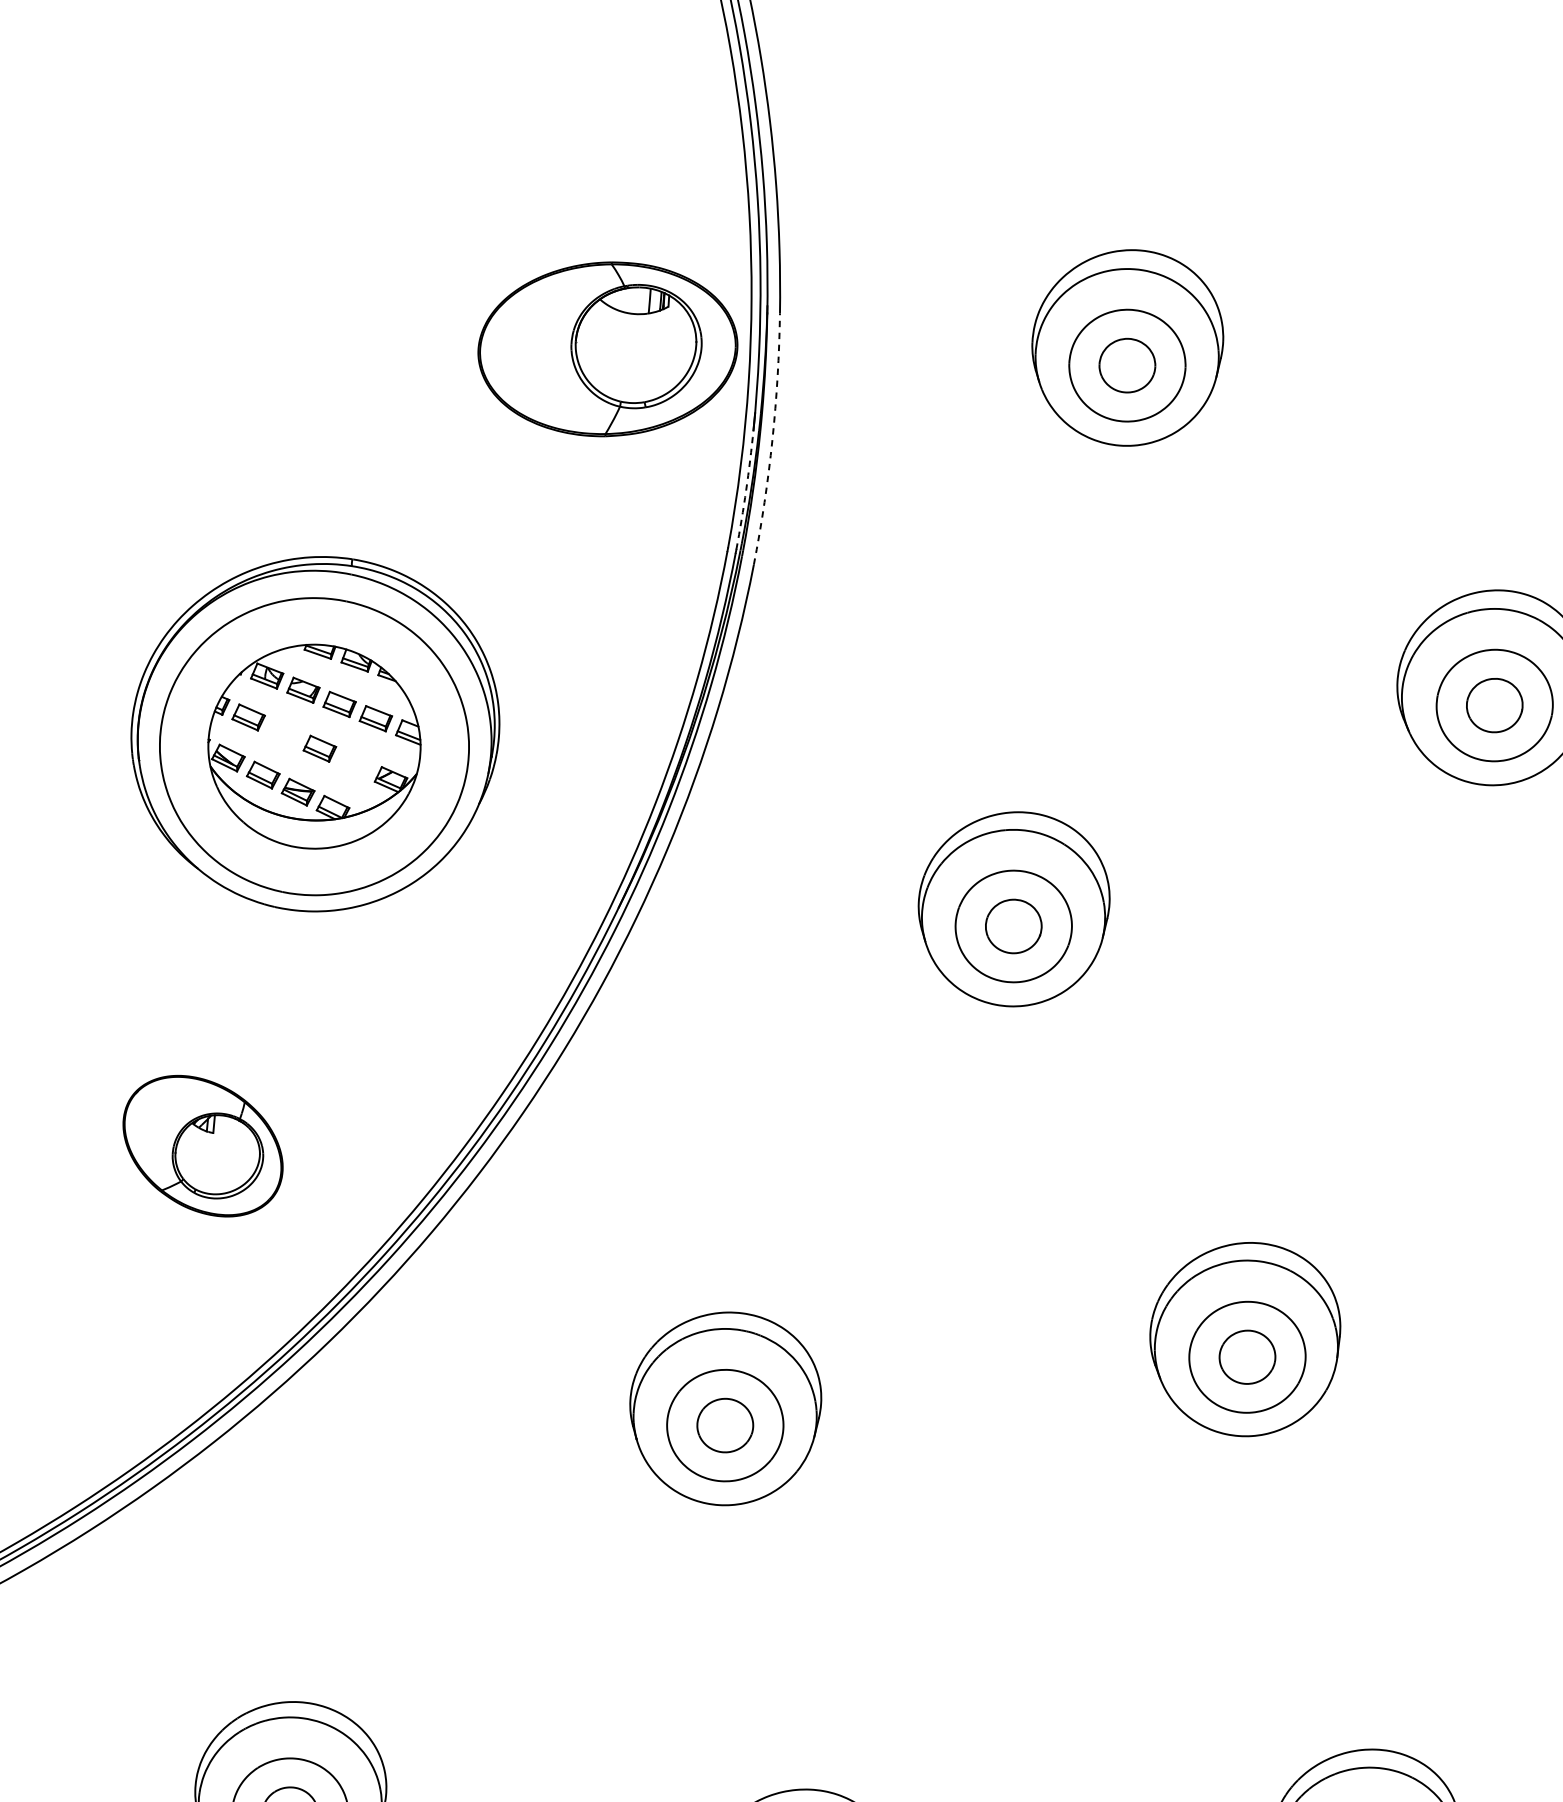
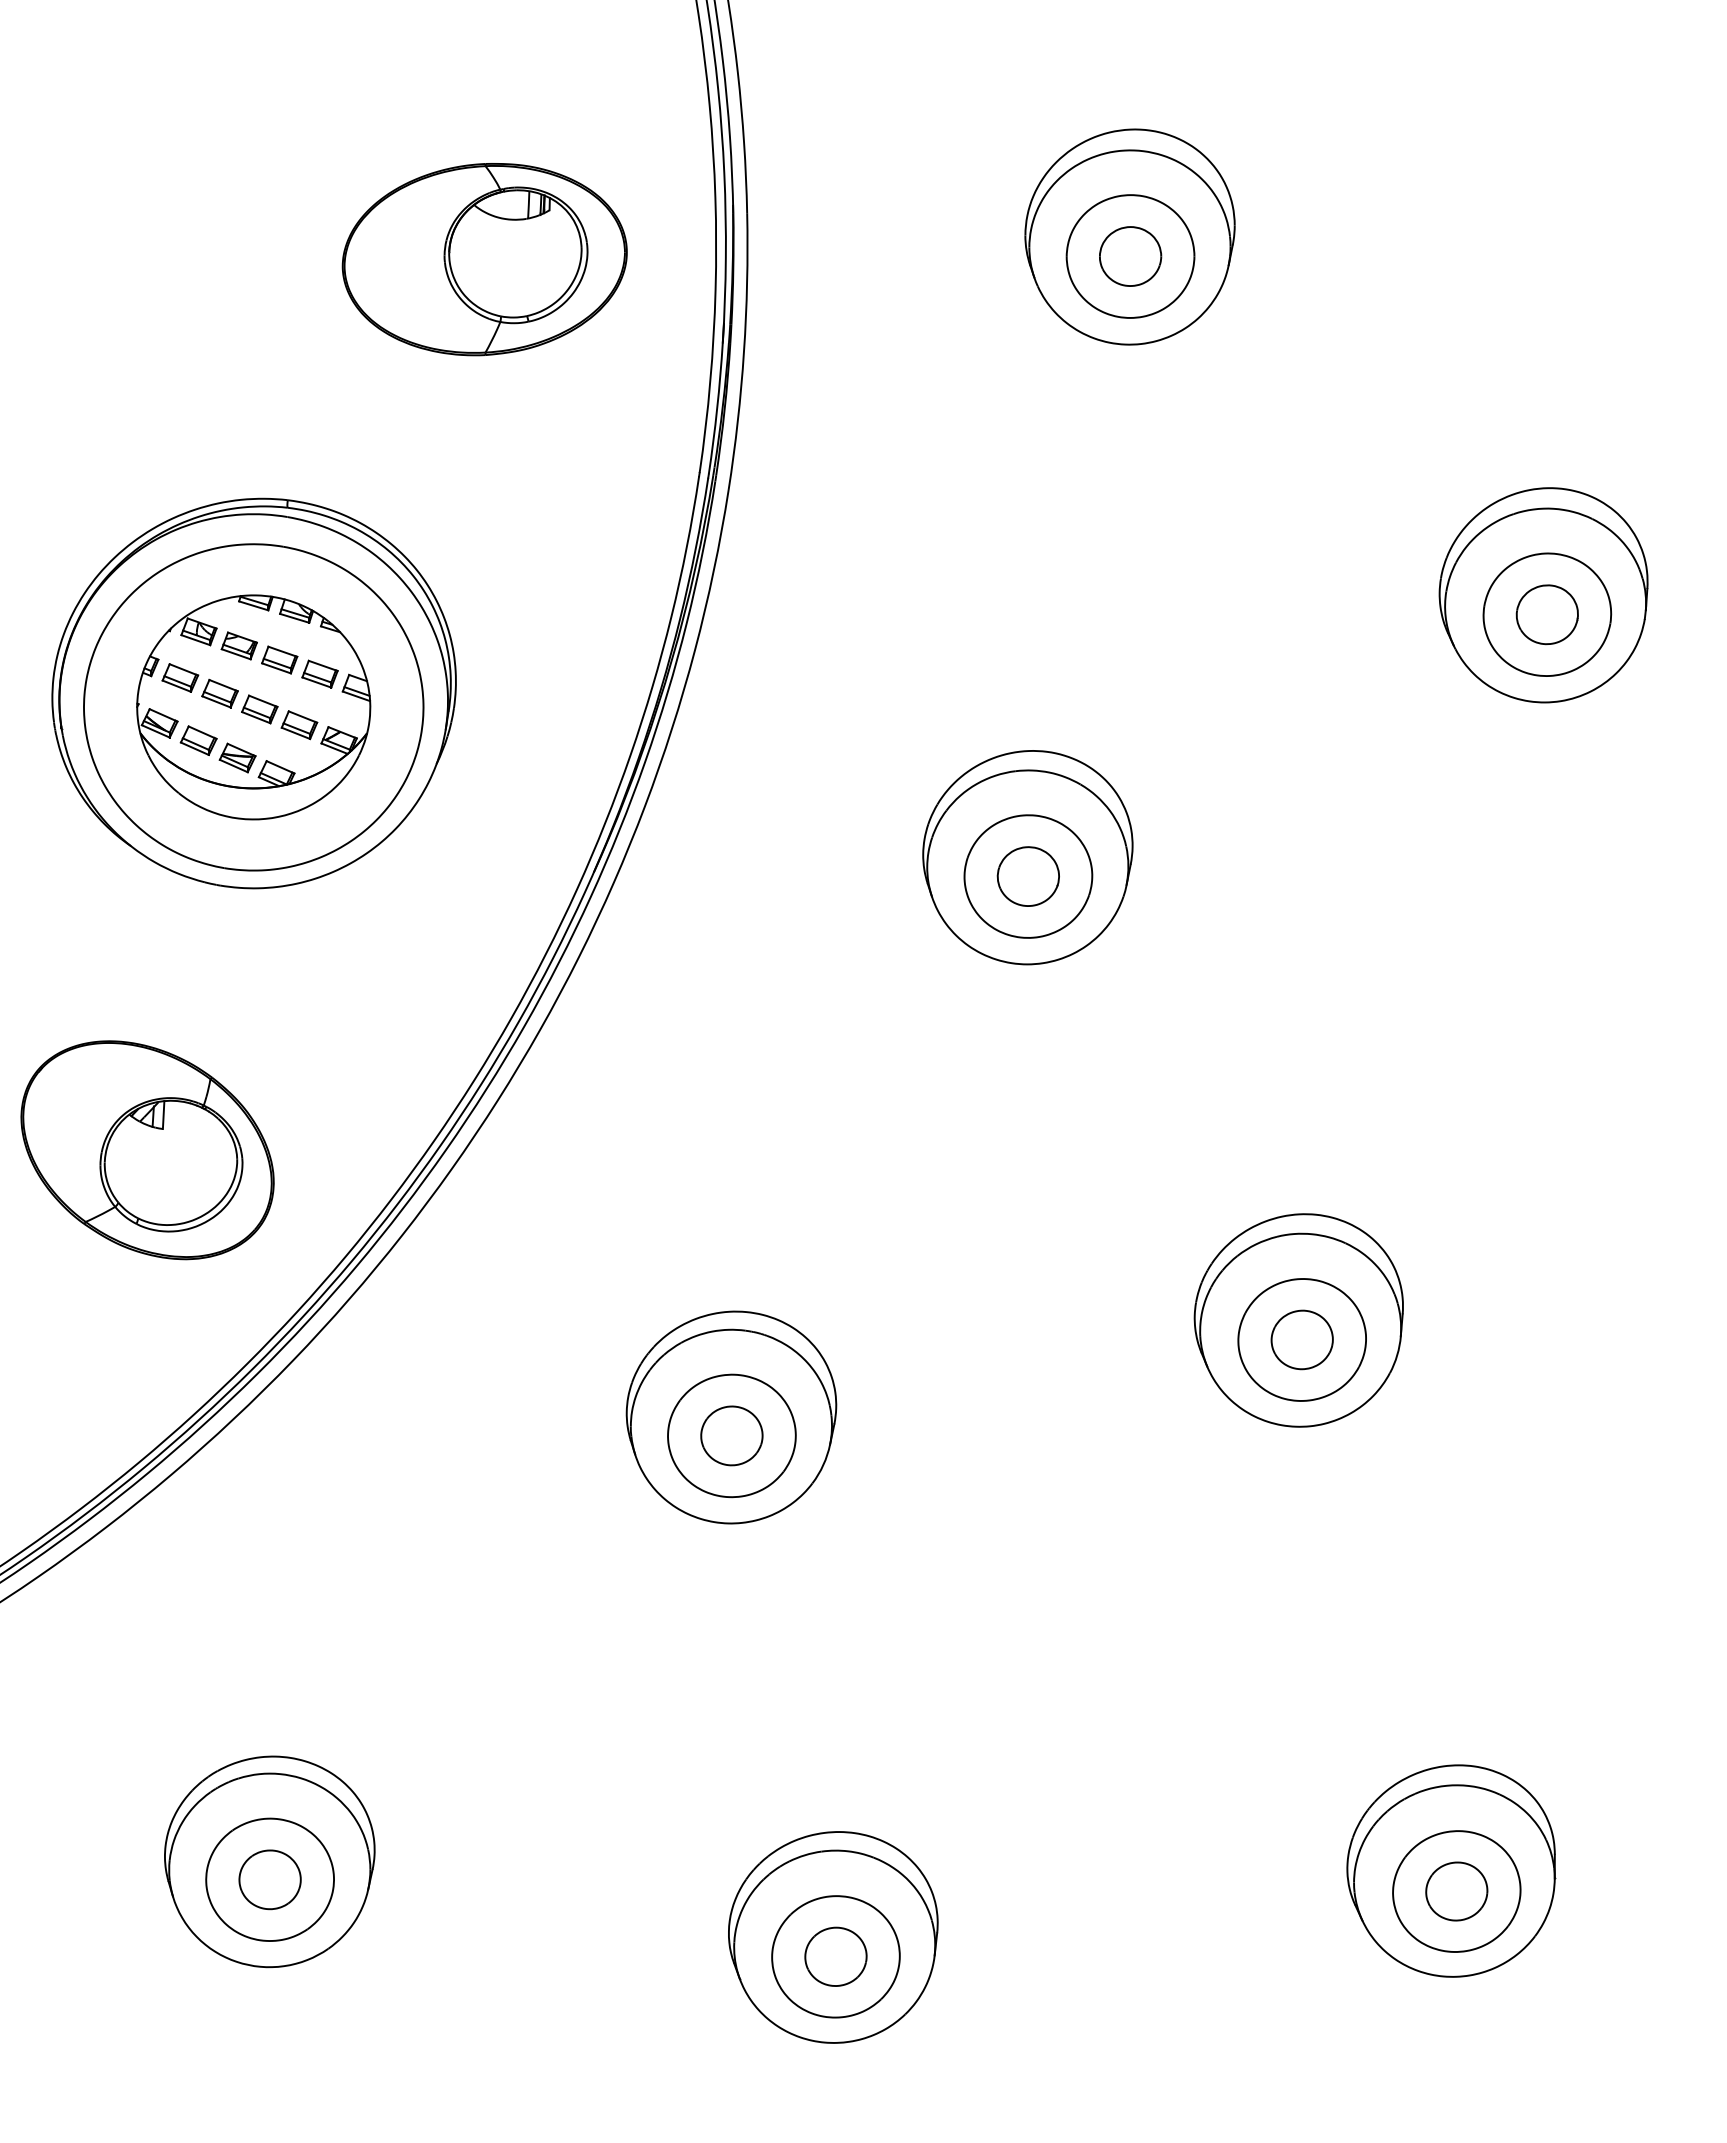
part: (607, 349) -> (484, 259), moved
arc: (772, 440) -> (744, 352), dashed -> solid
arc: (746, 490) -> (717, 408), dashed -> solid
part: (283, 732) -> (219, 693), added
part: (355, 764) -> (299, 725), added
part: (203, 1146) -> (147, 1150), size x1.43

